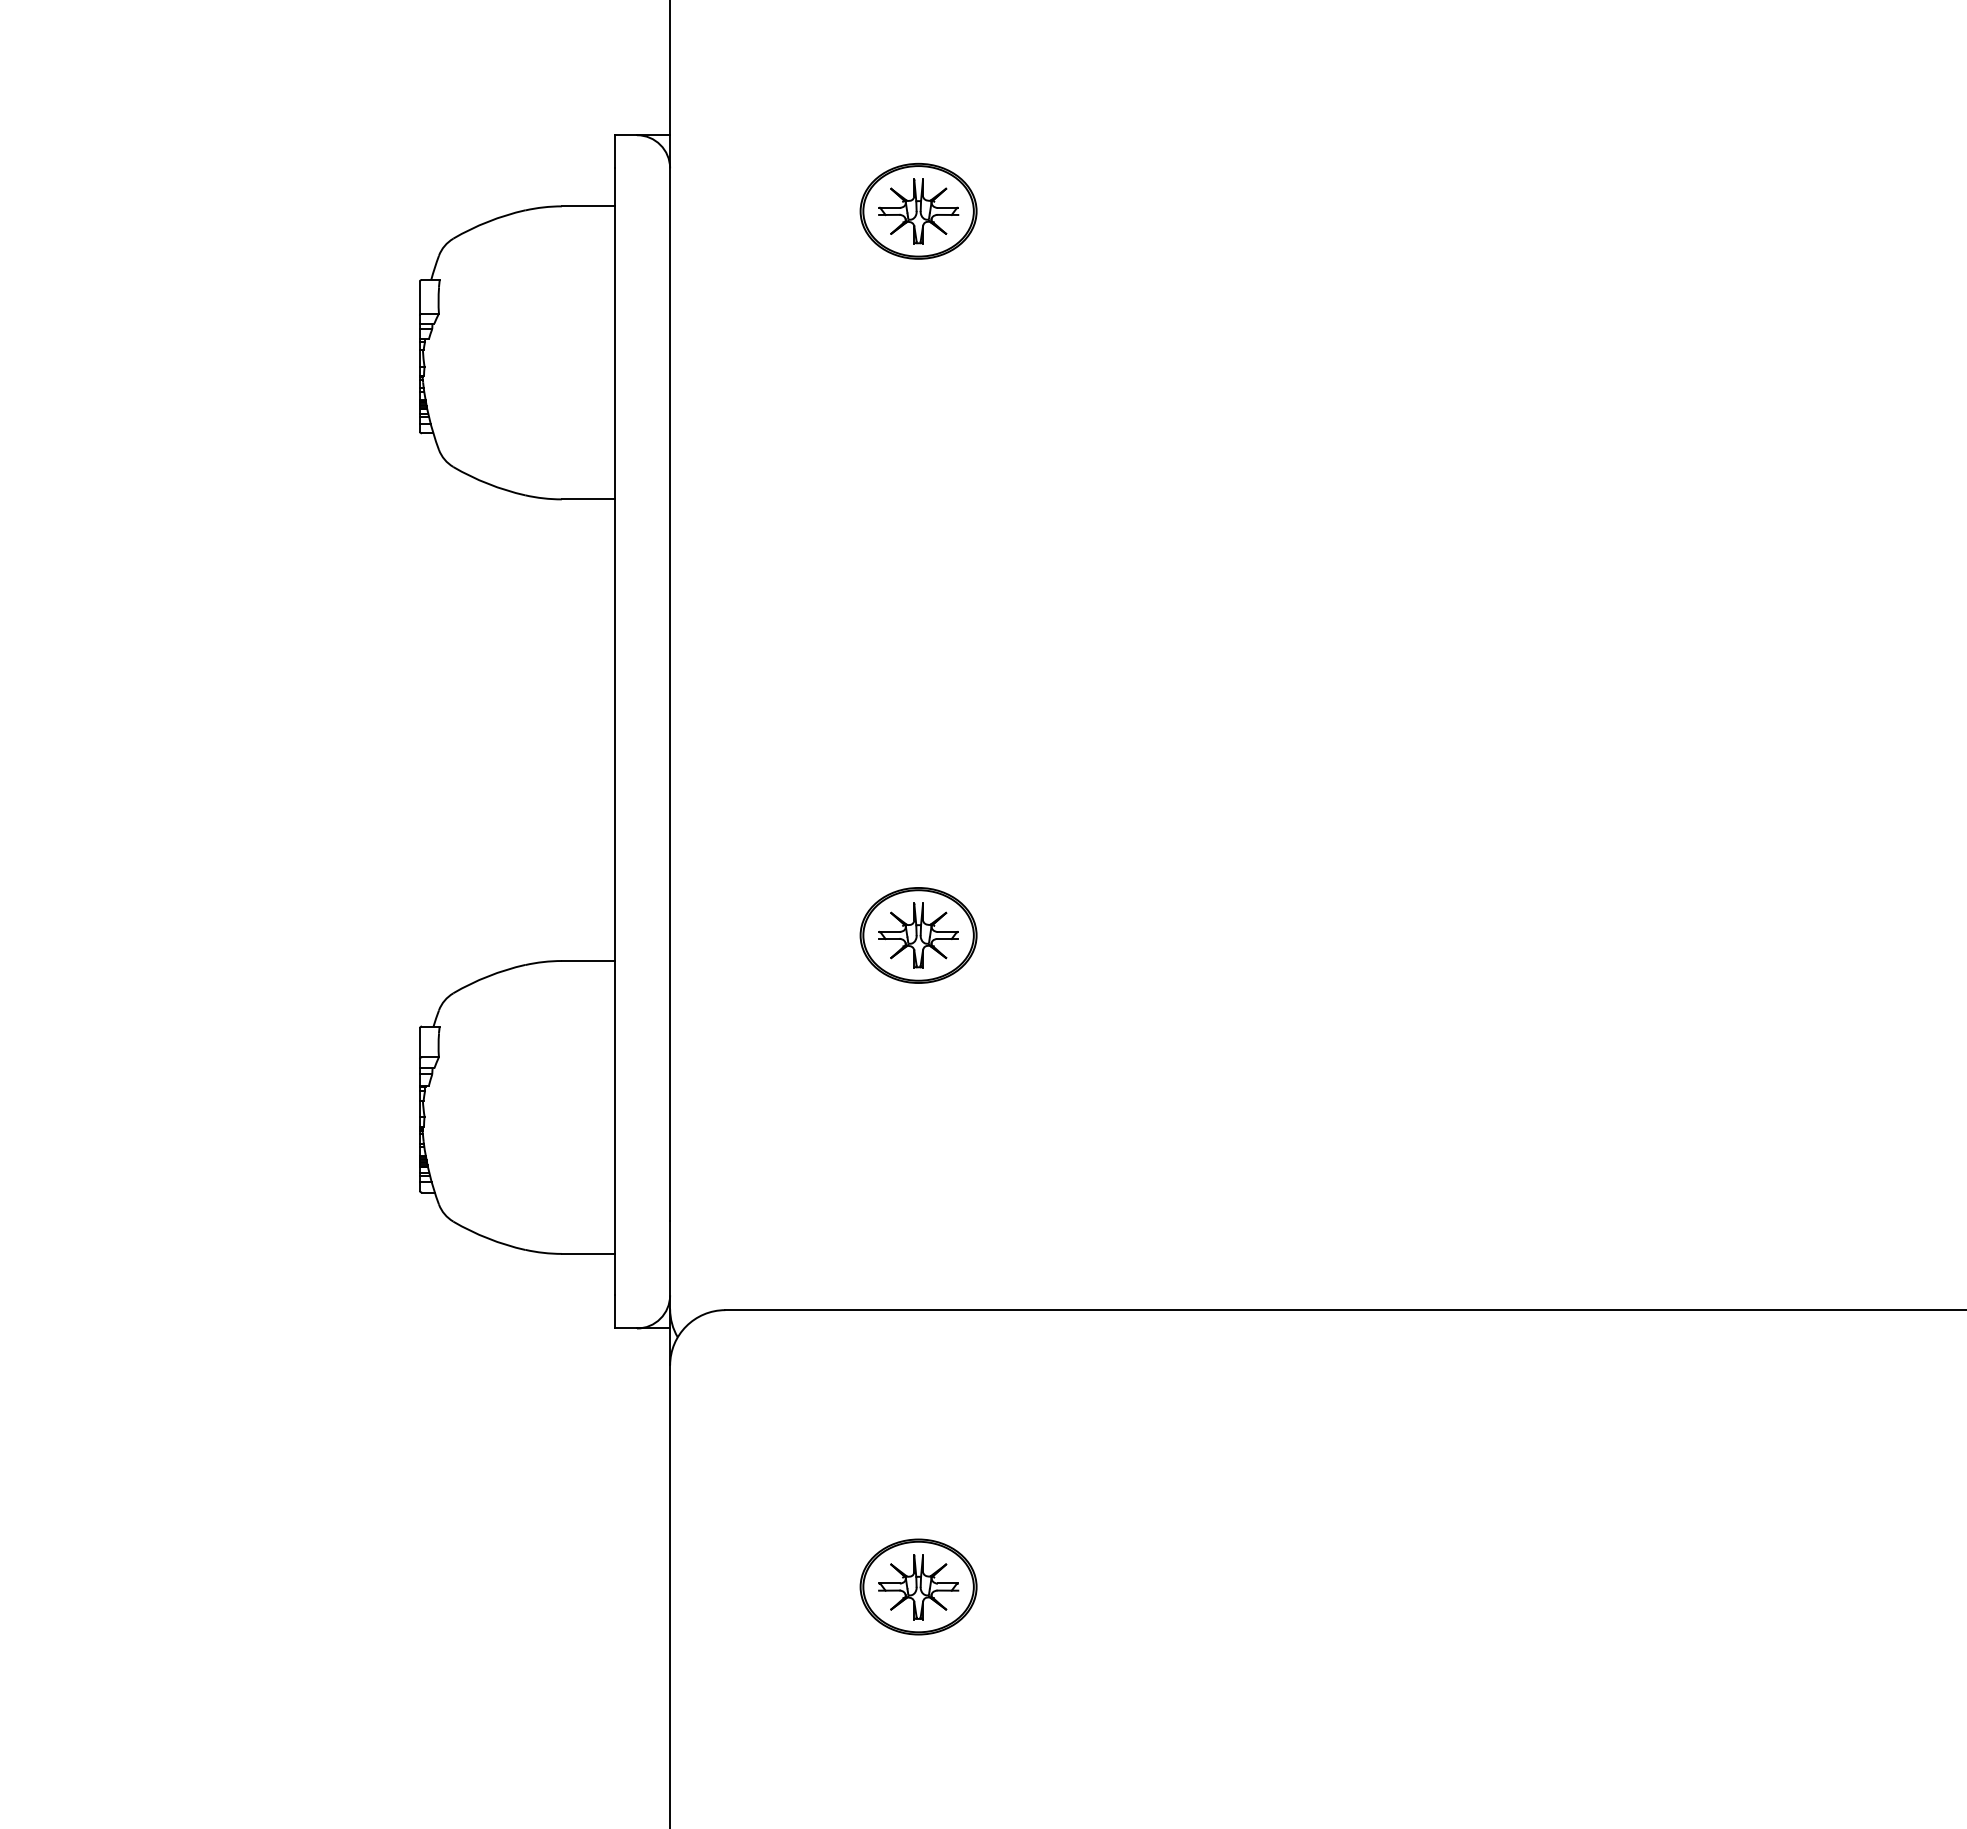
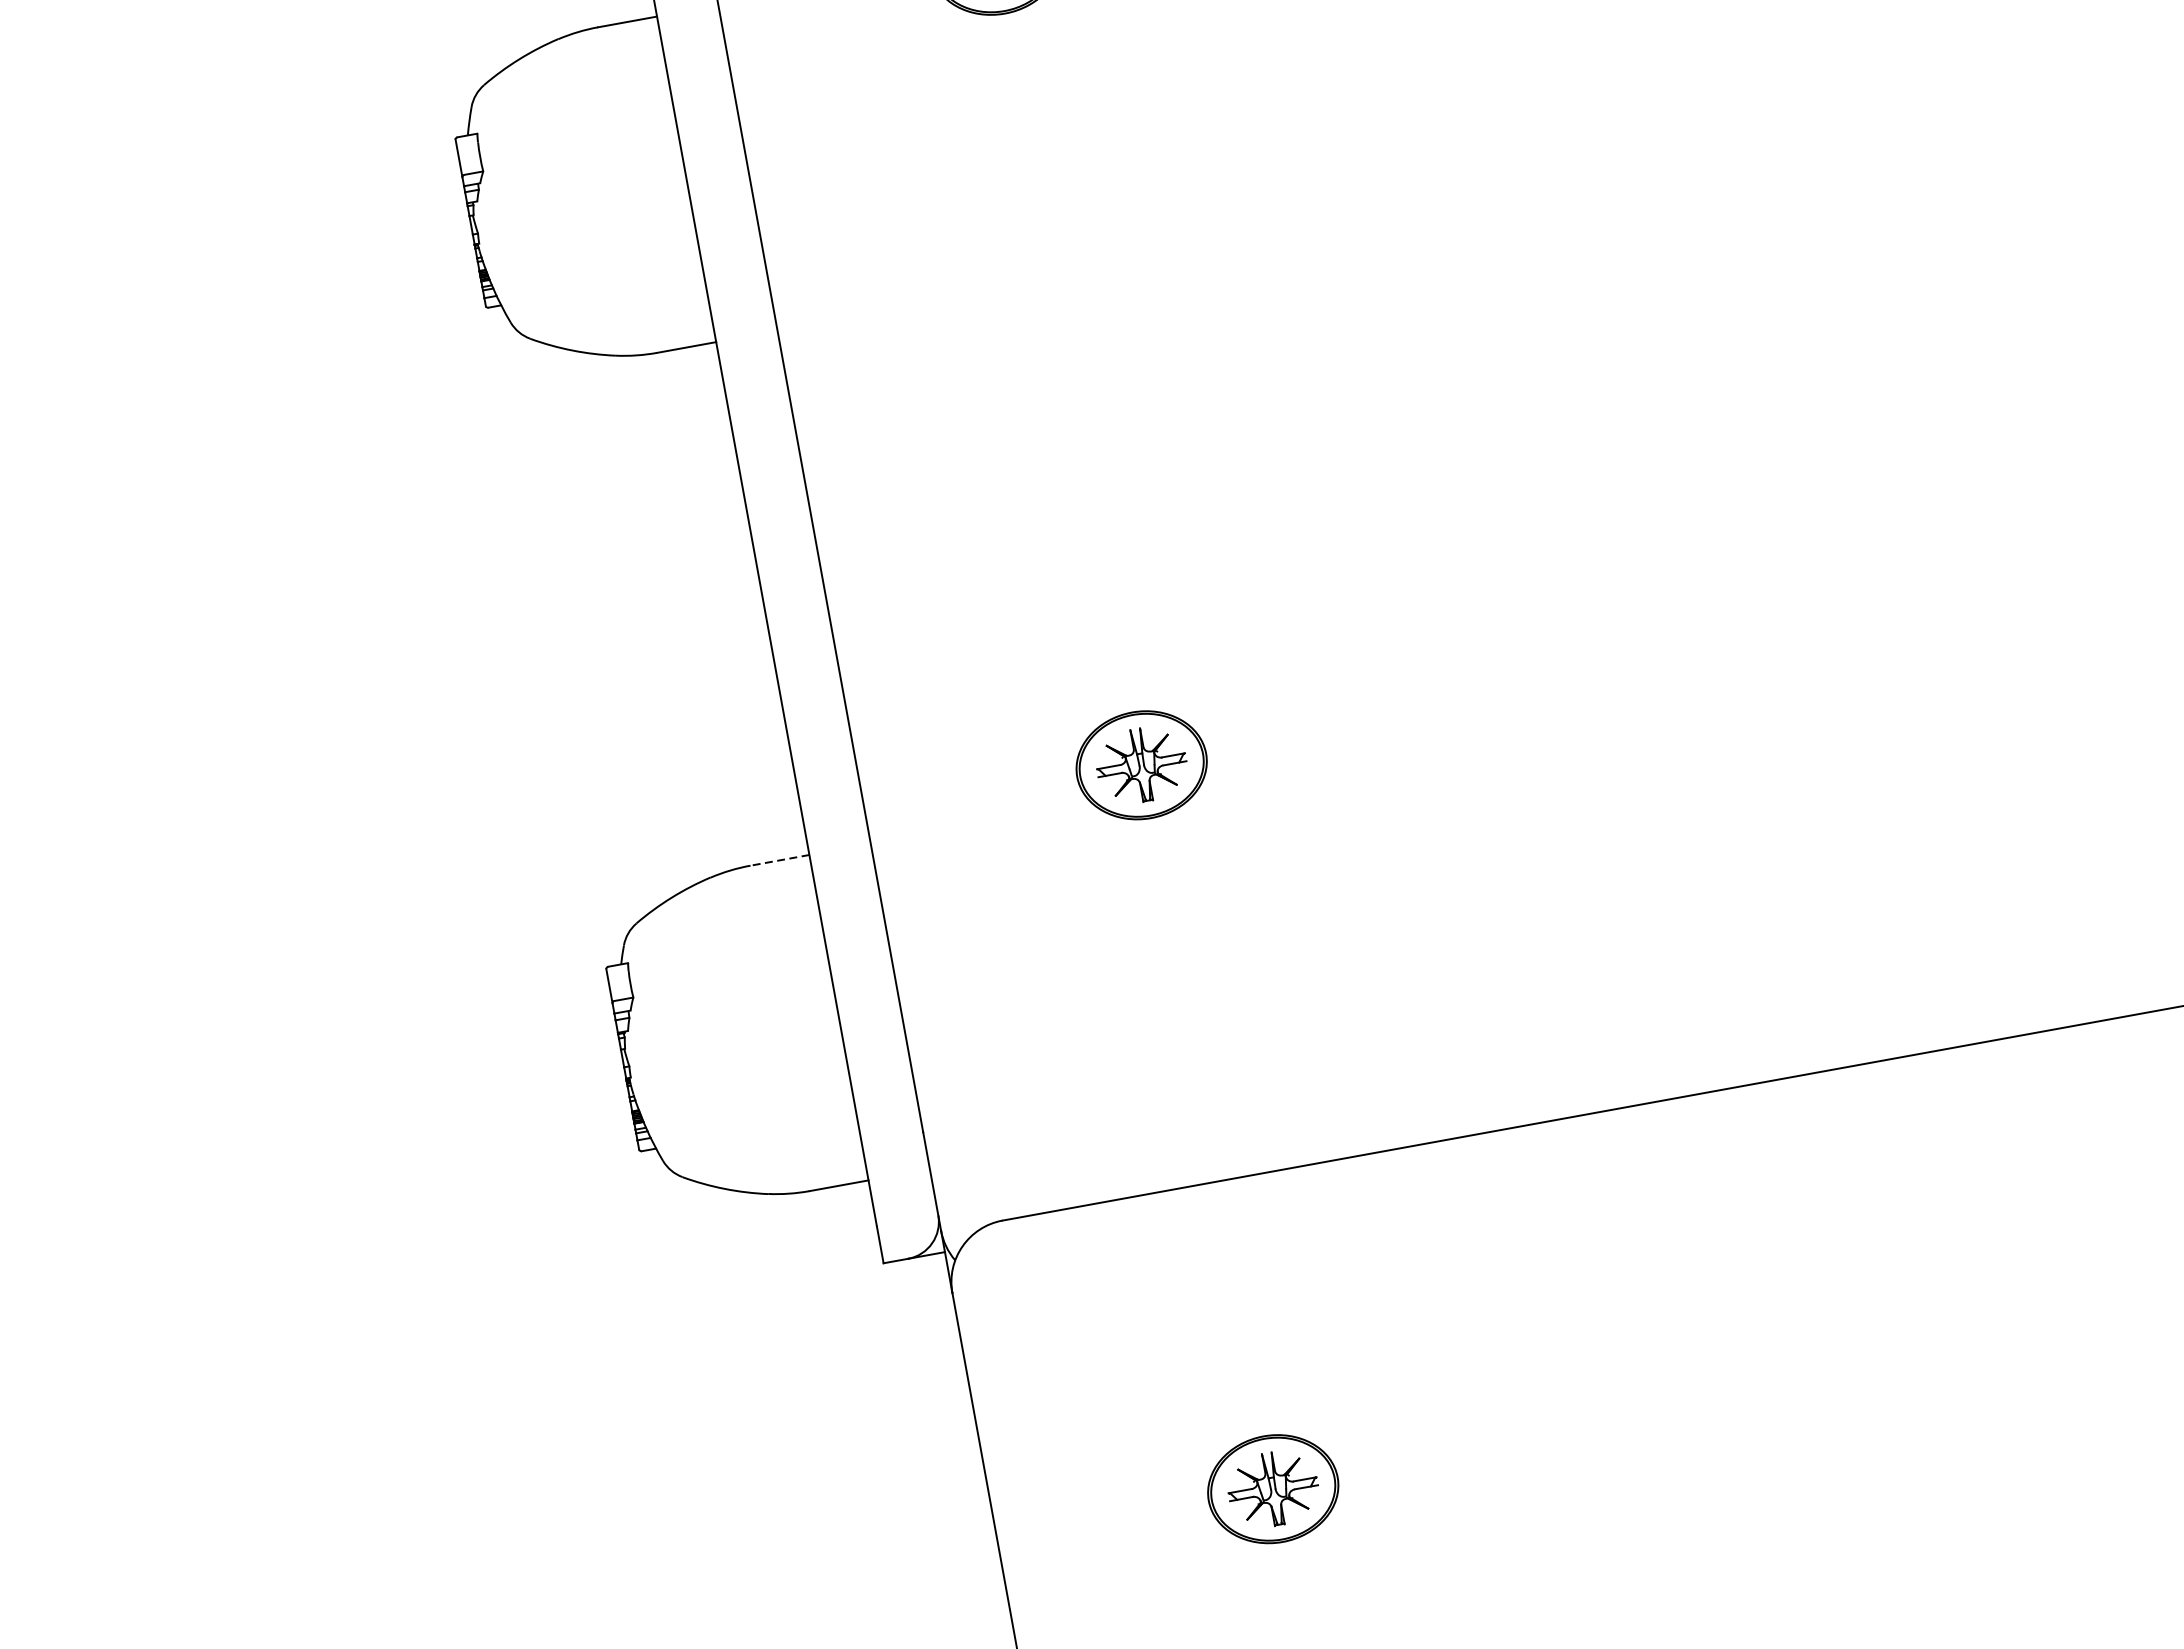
line: (588, 961) -> (780, 860), solid -> dashed

